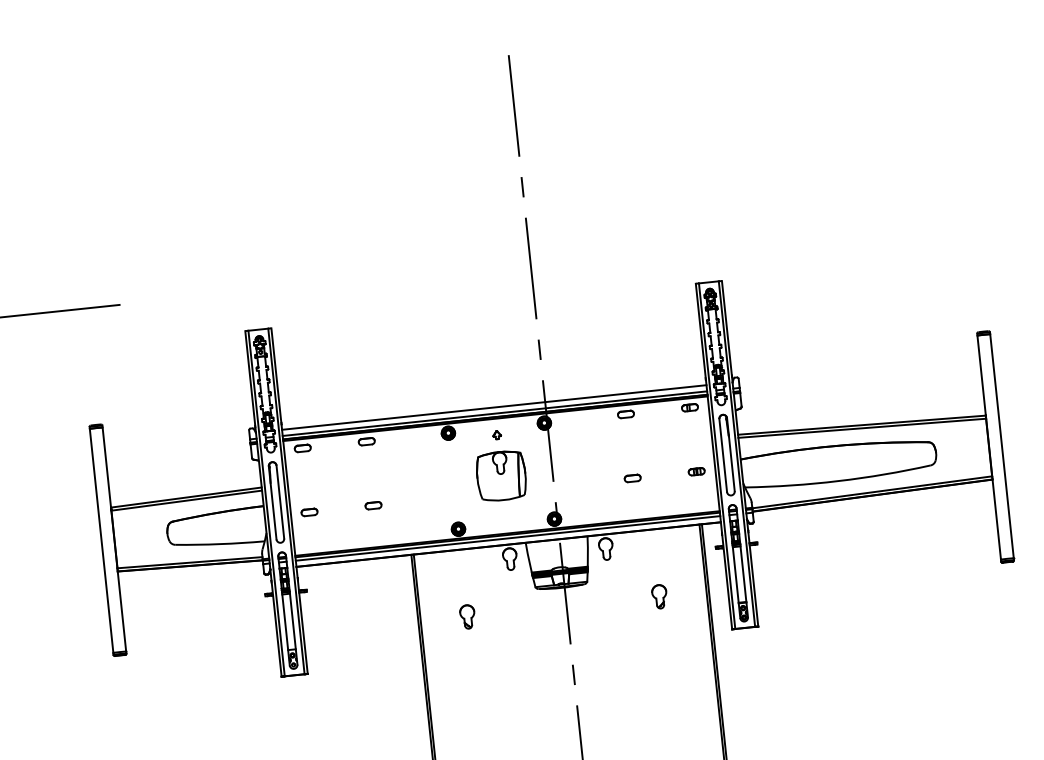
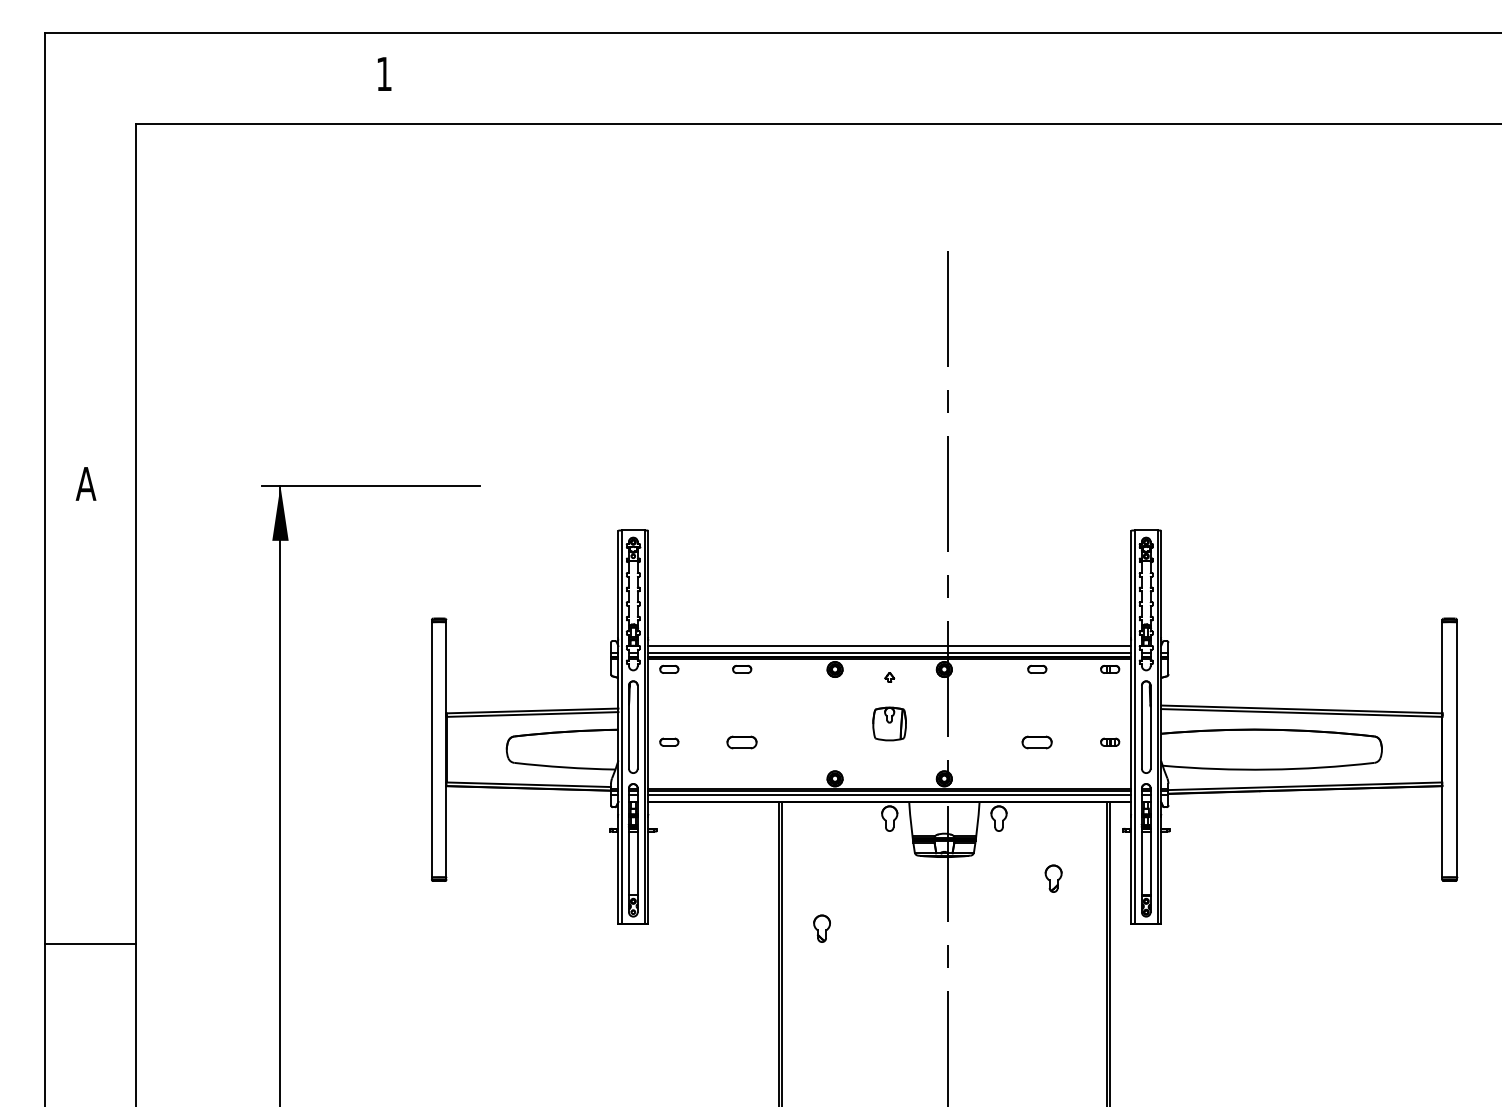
part: (501, 475) -> (889, 723), size x0.6
part: (632, 477) -> (1037, 741), size x1.6
part: (373, 504) -> (742, 741), size x1.6
part: (467, 616) -> (821, 928), moved

